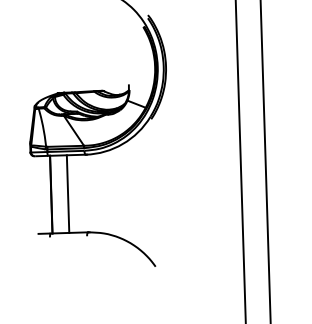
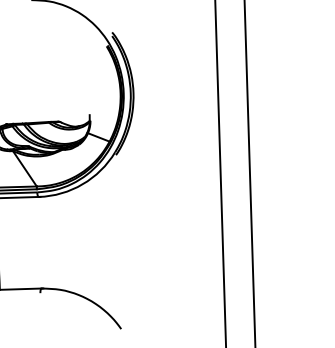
line: (67, 193) -> (17, 242), removed

